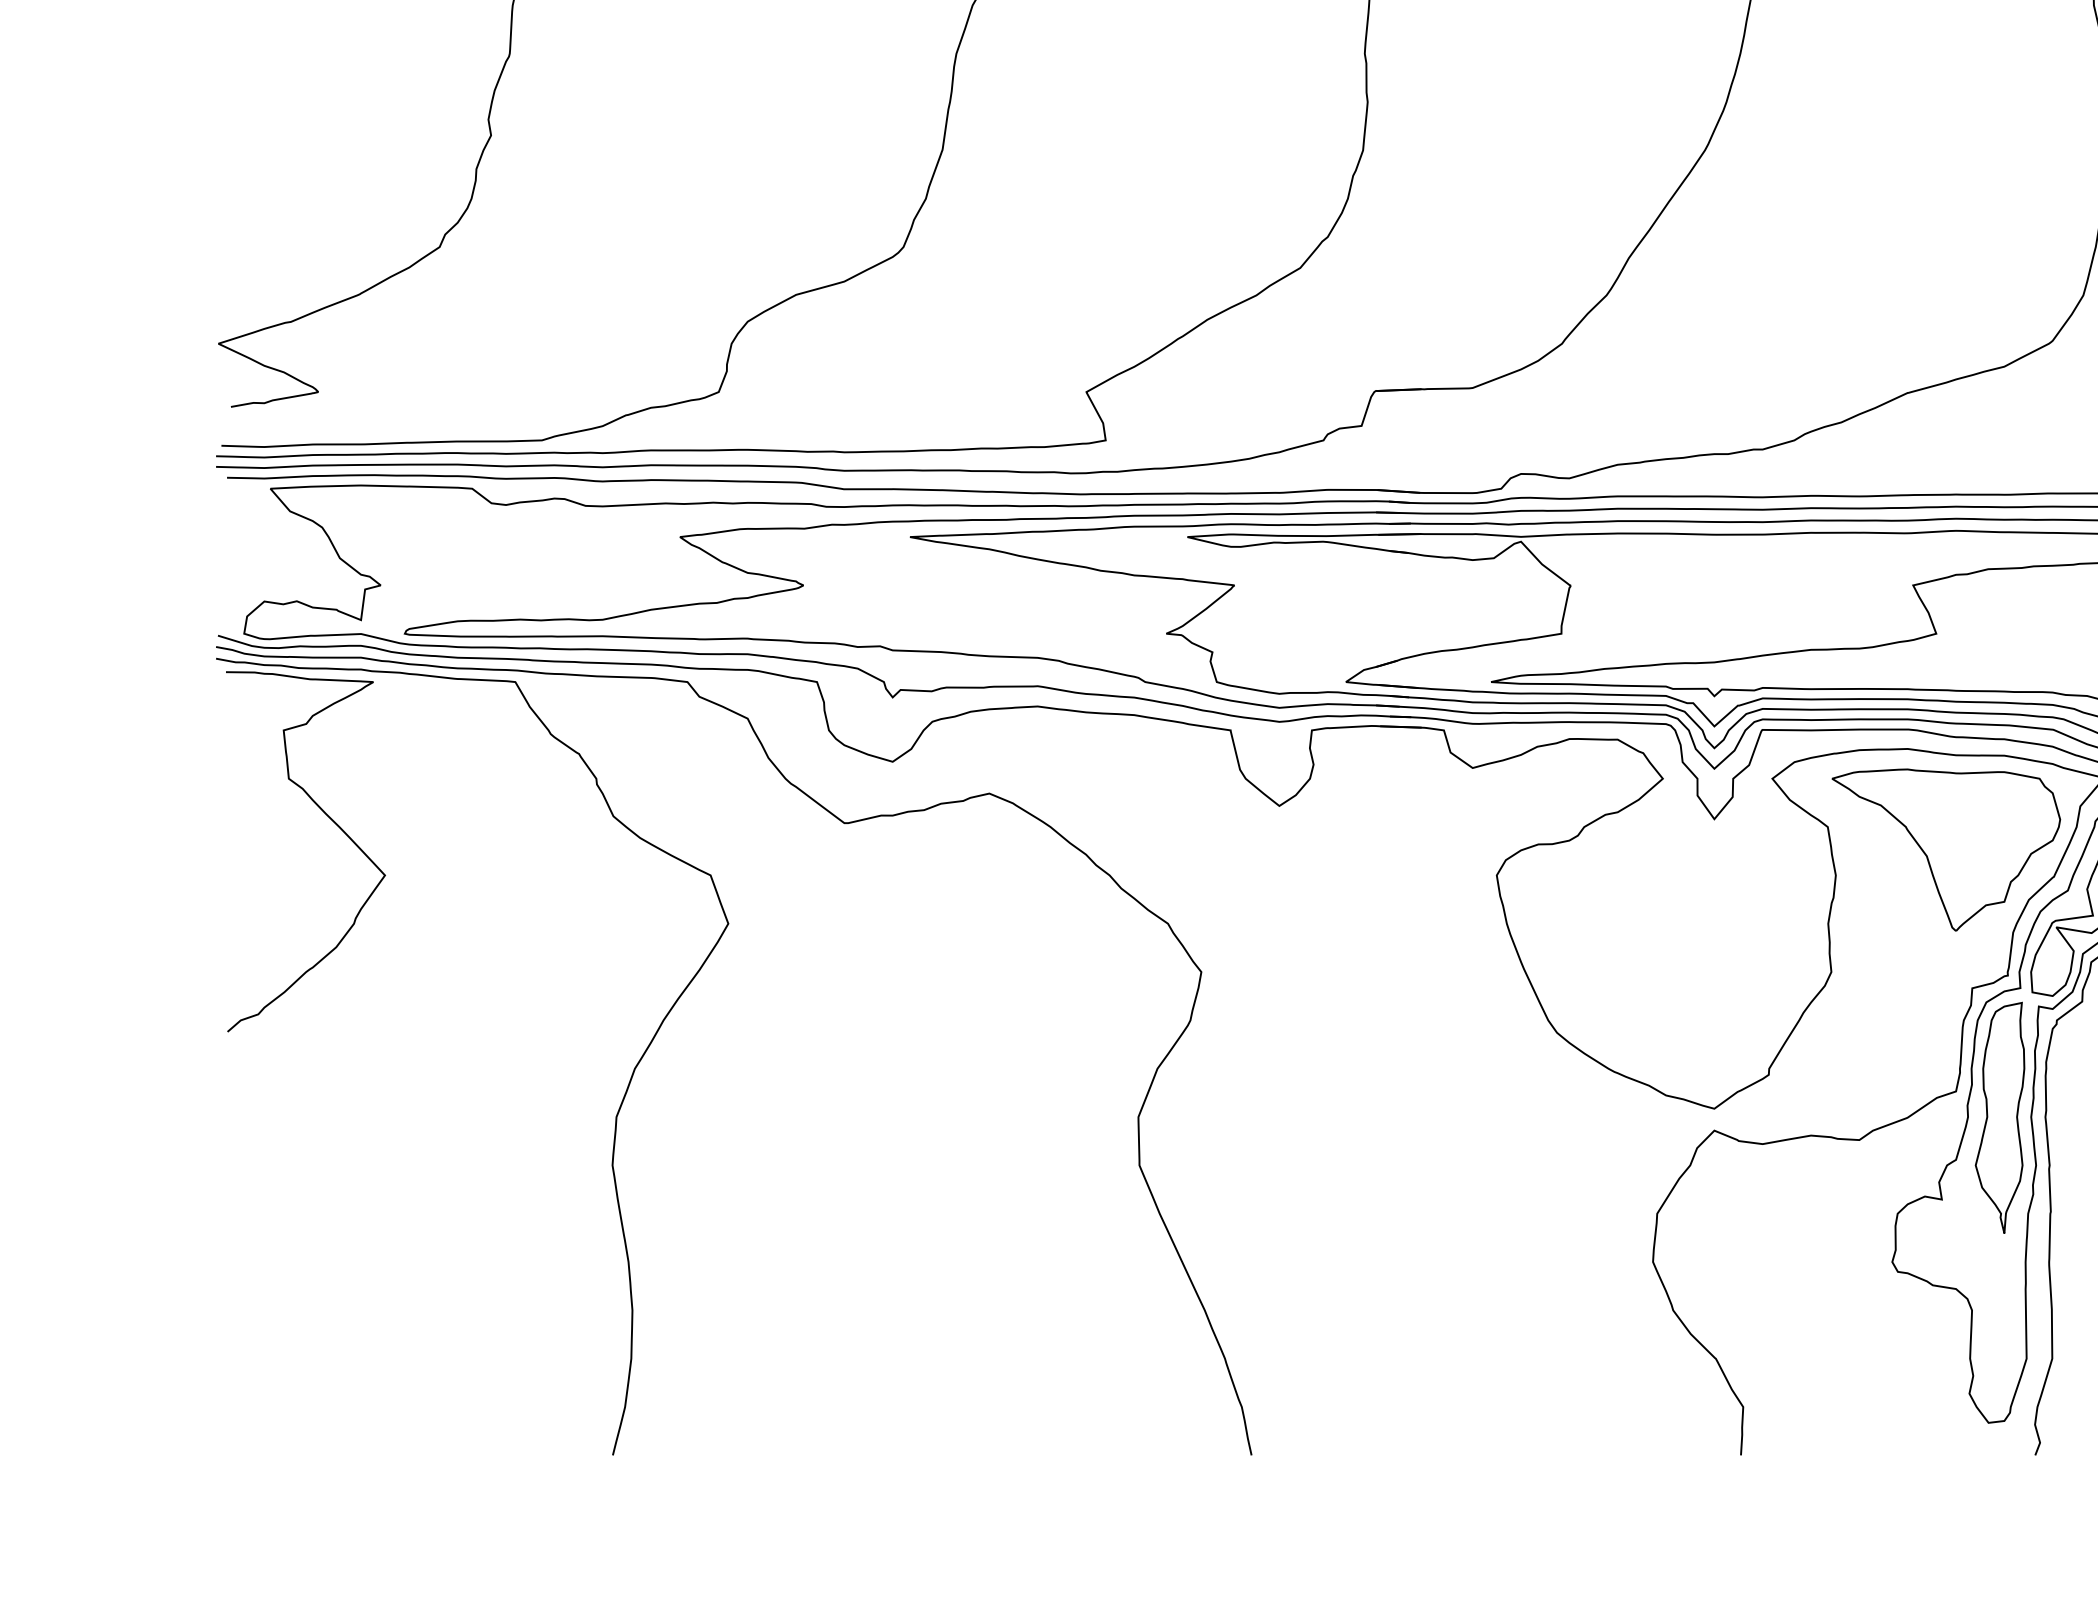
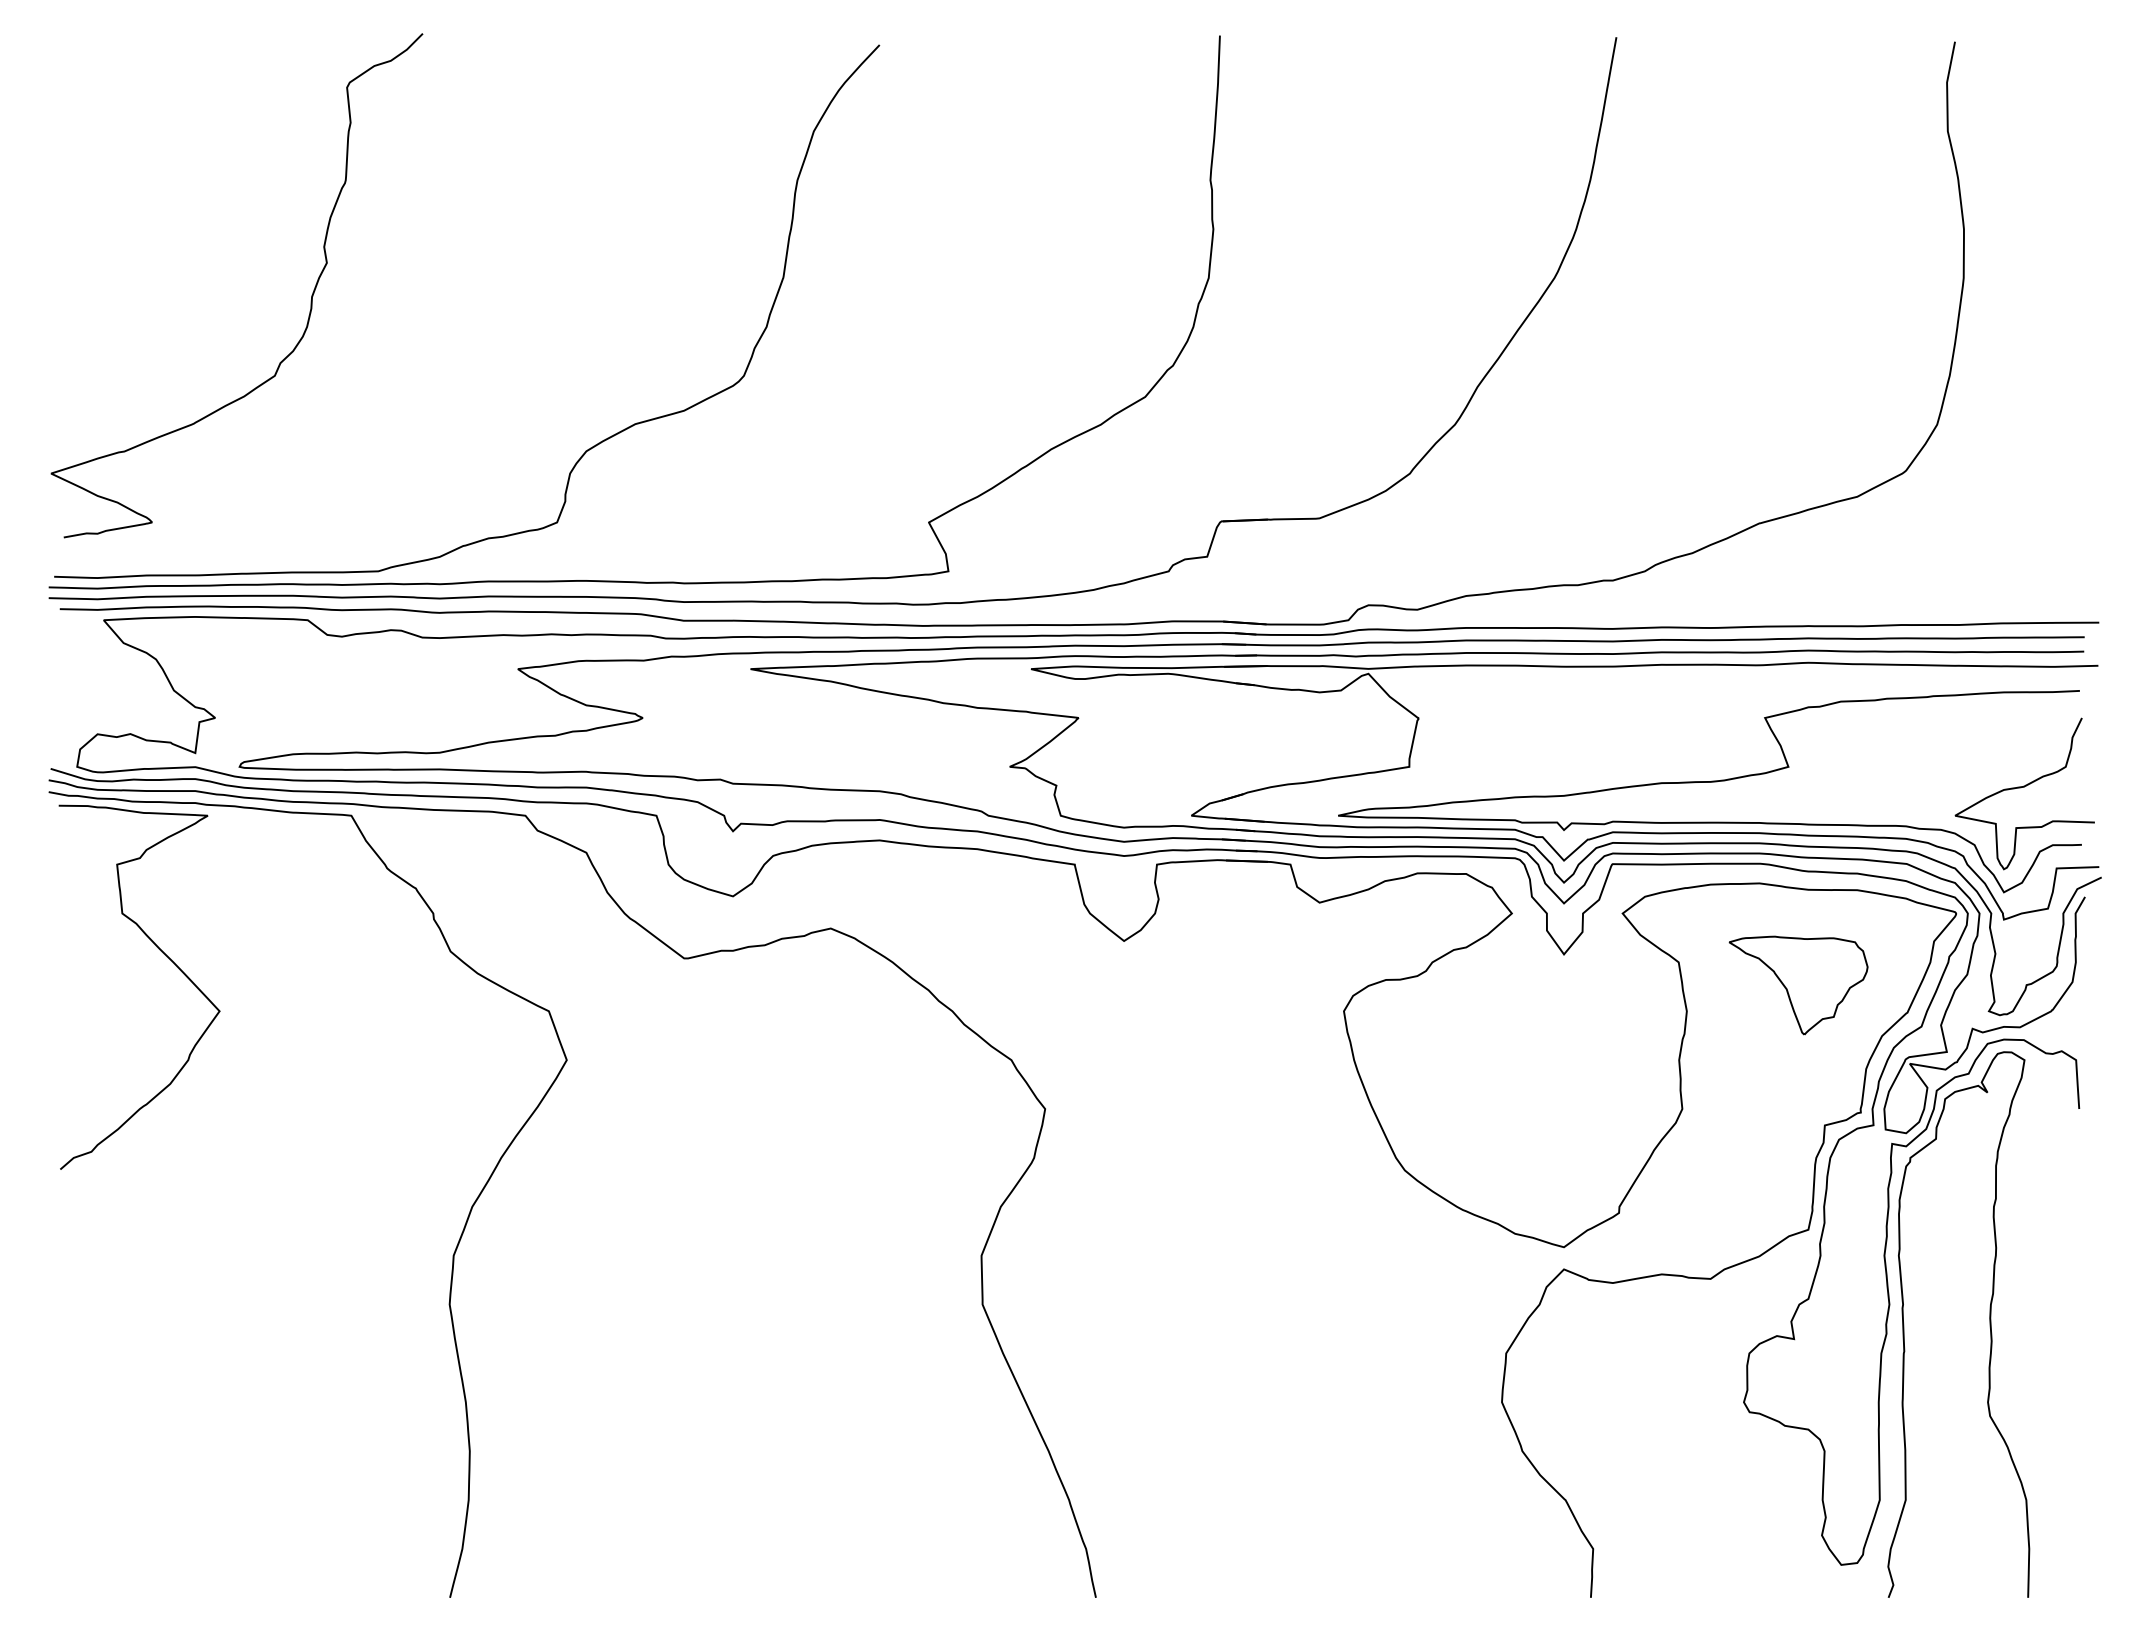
part: (1946, 849) -> (1798, 985), size x0.6
part: (1999, 1117) -> (1852, 1256), removed

